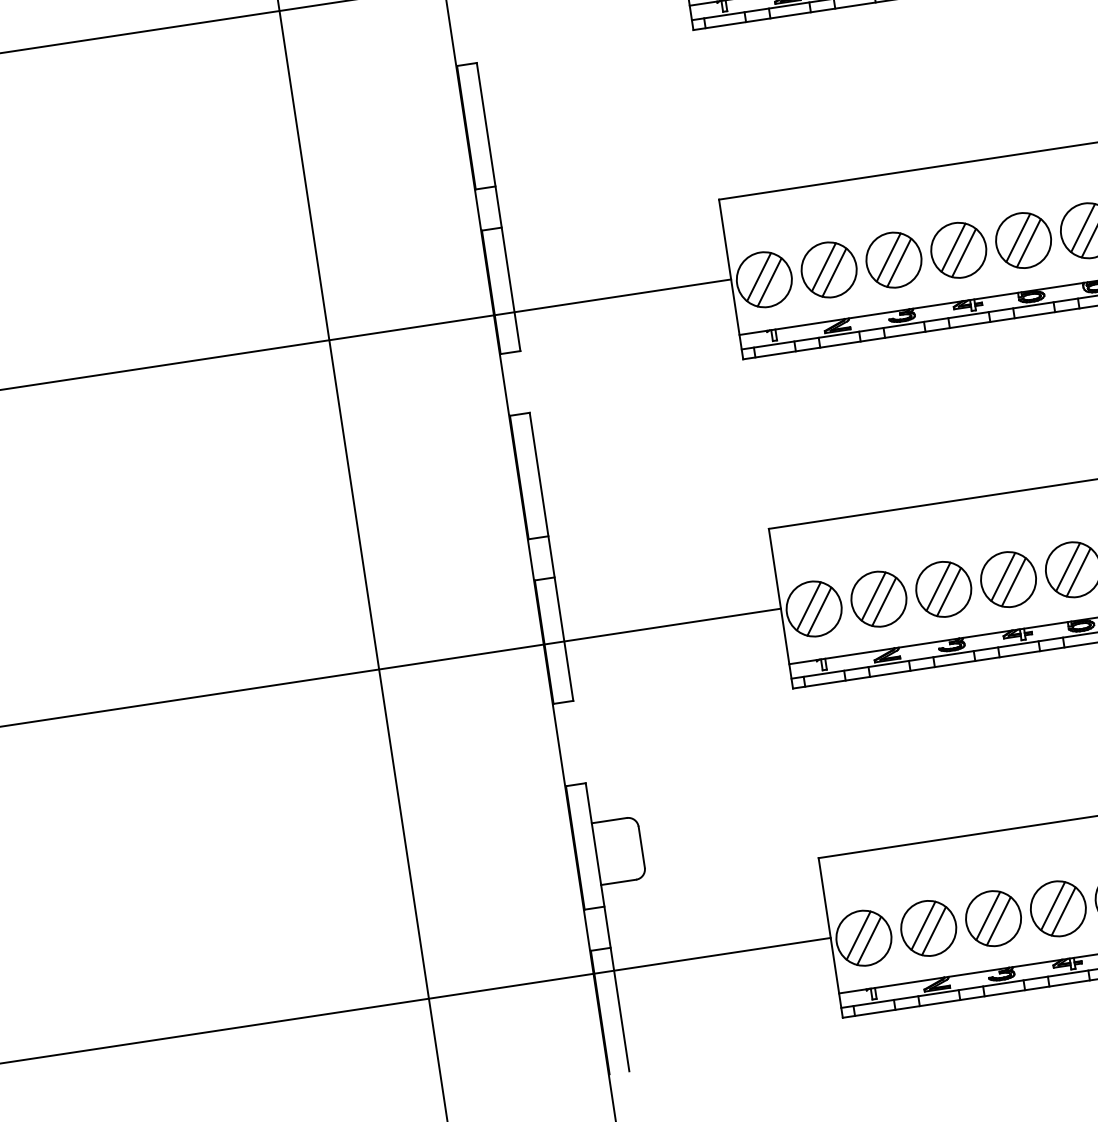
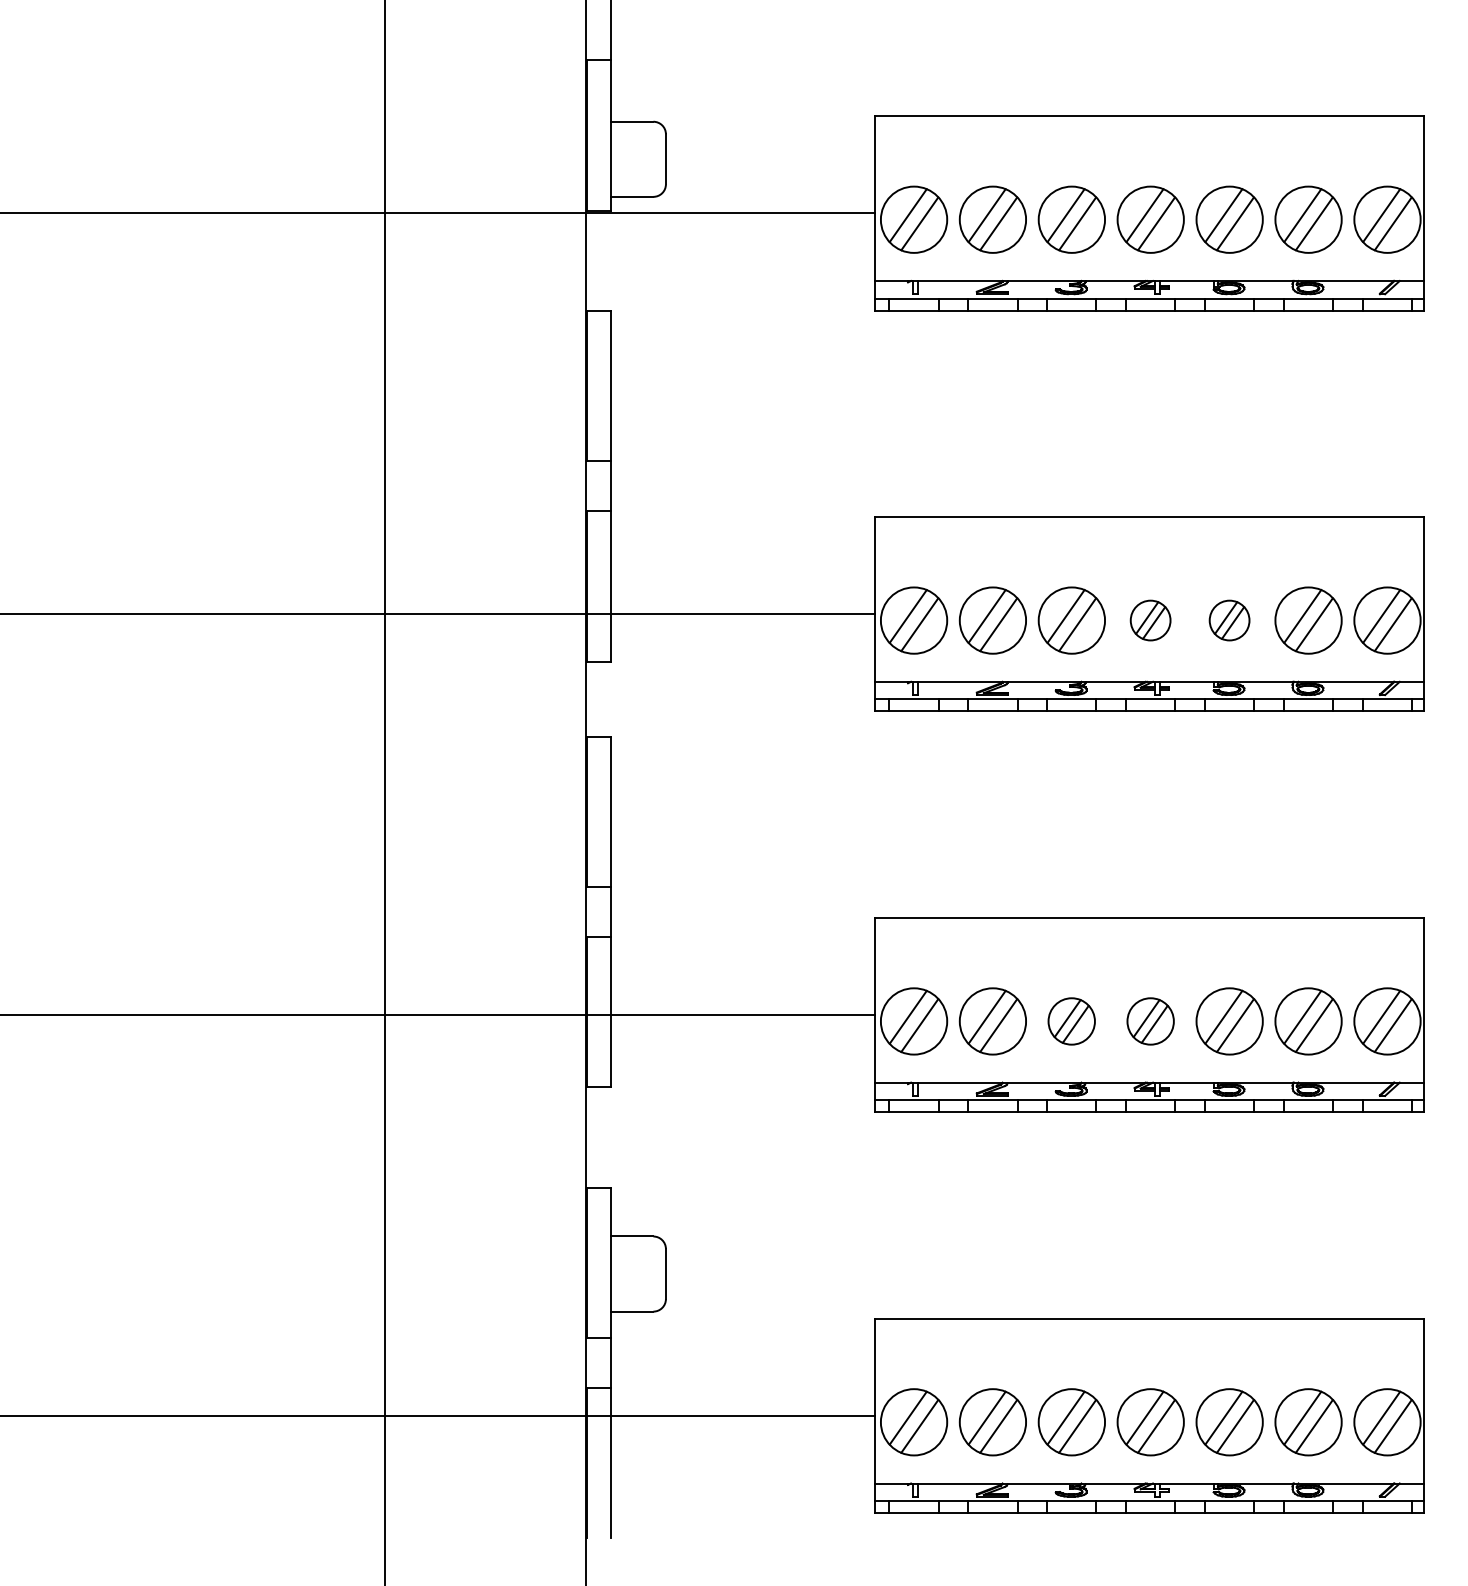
part: (1023, 240) -> (1229, 620), size x0.6
part: (958, 250) -> (1150, 620), size x0.6
part: (1008, 579) -> (1150, 1021), size x0.7
part: (943, 589) -> (1071, 1021), size x0.7

